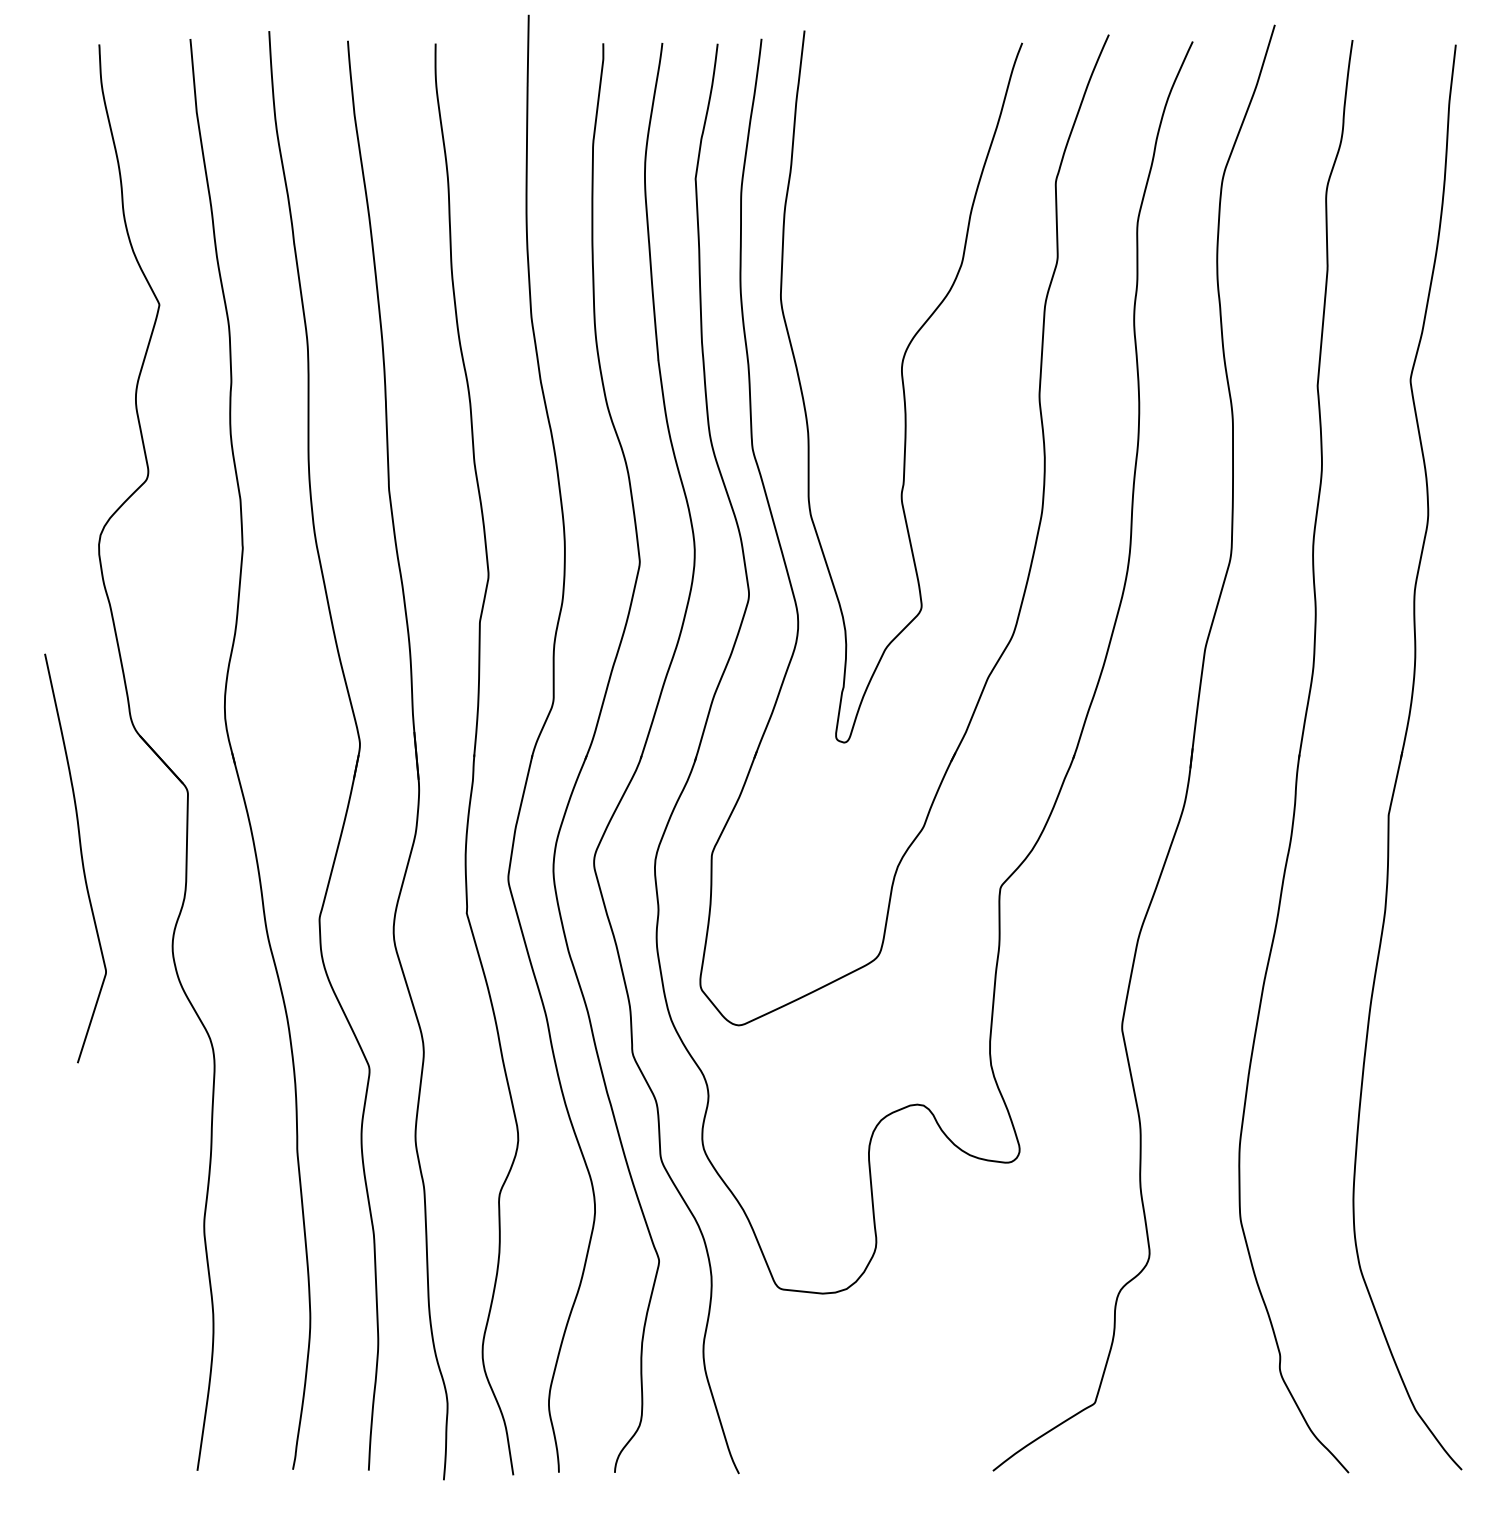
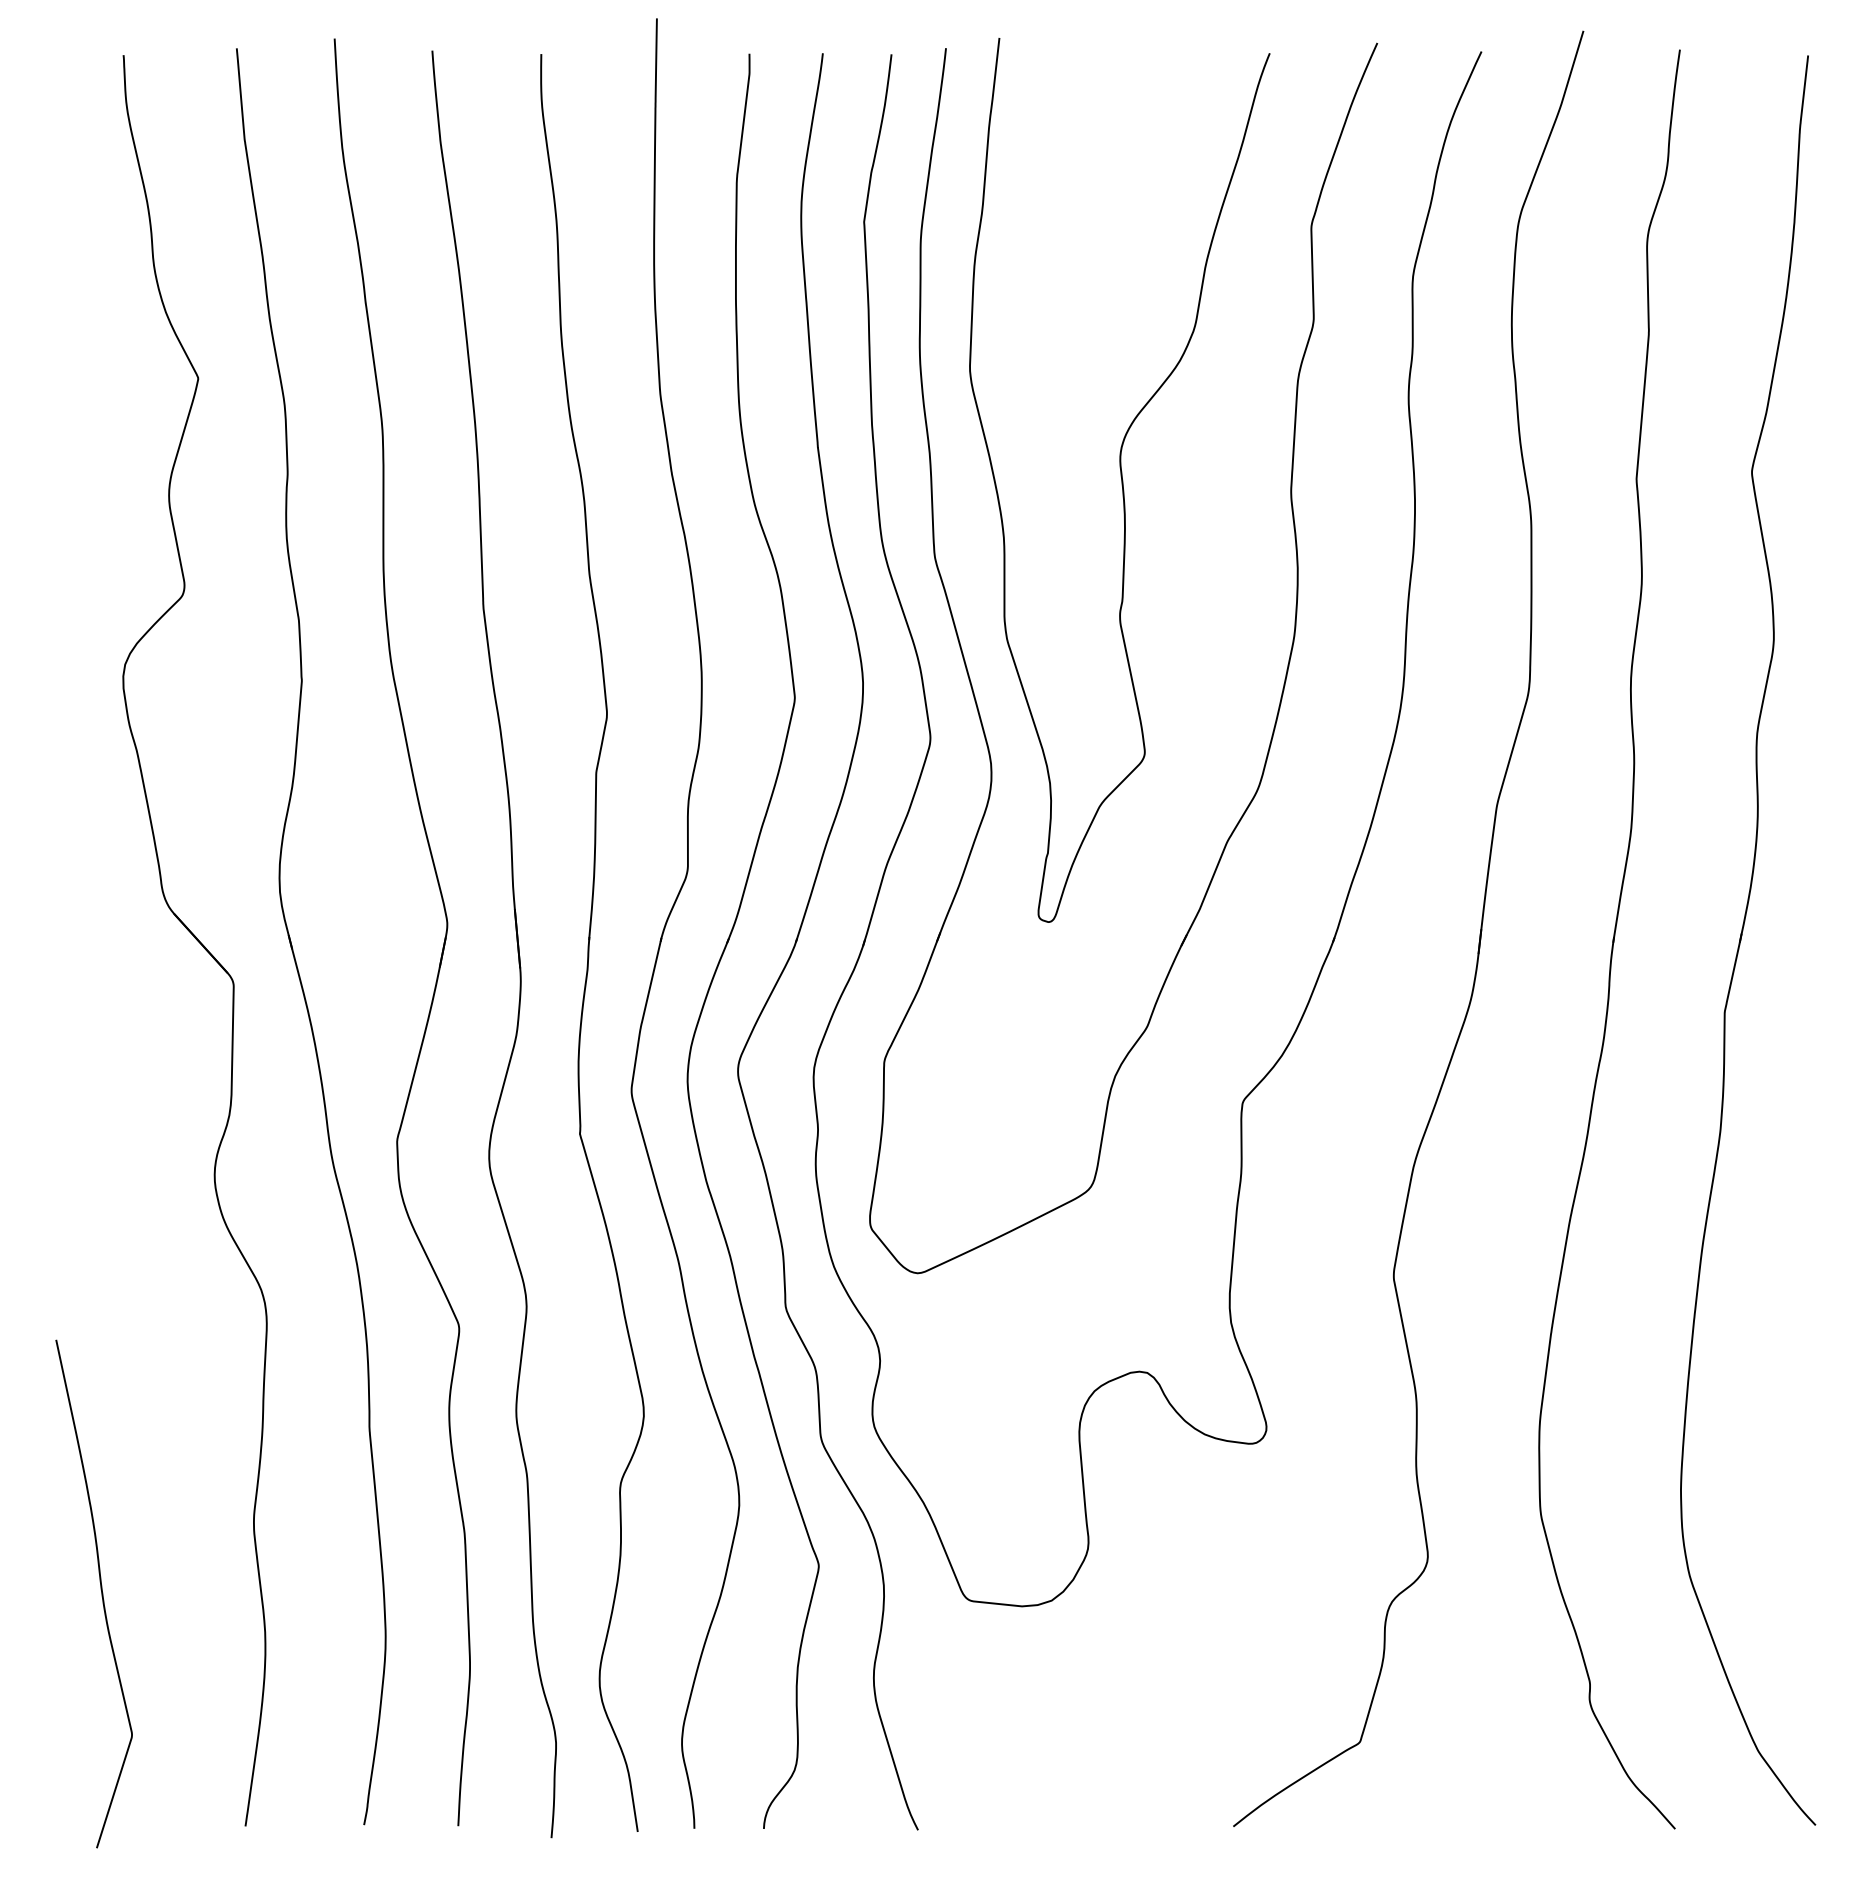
curve: (81, 858) -> (101, 1593), moved

